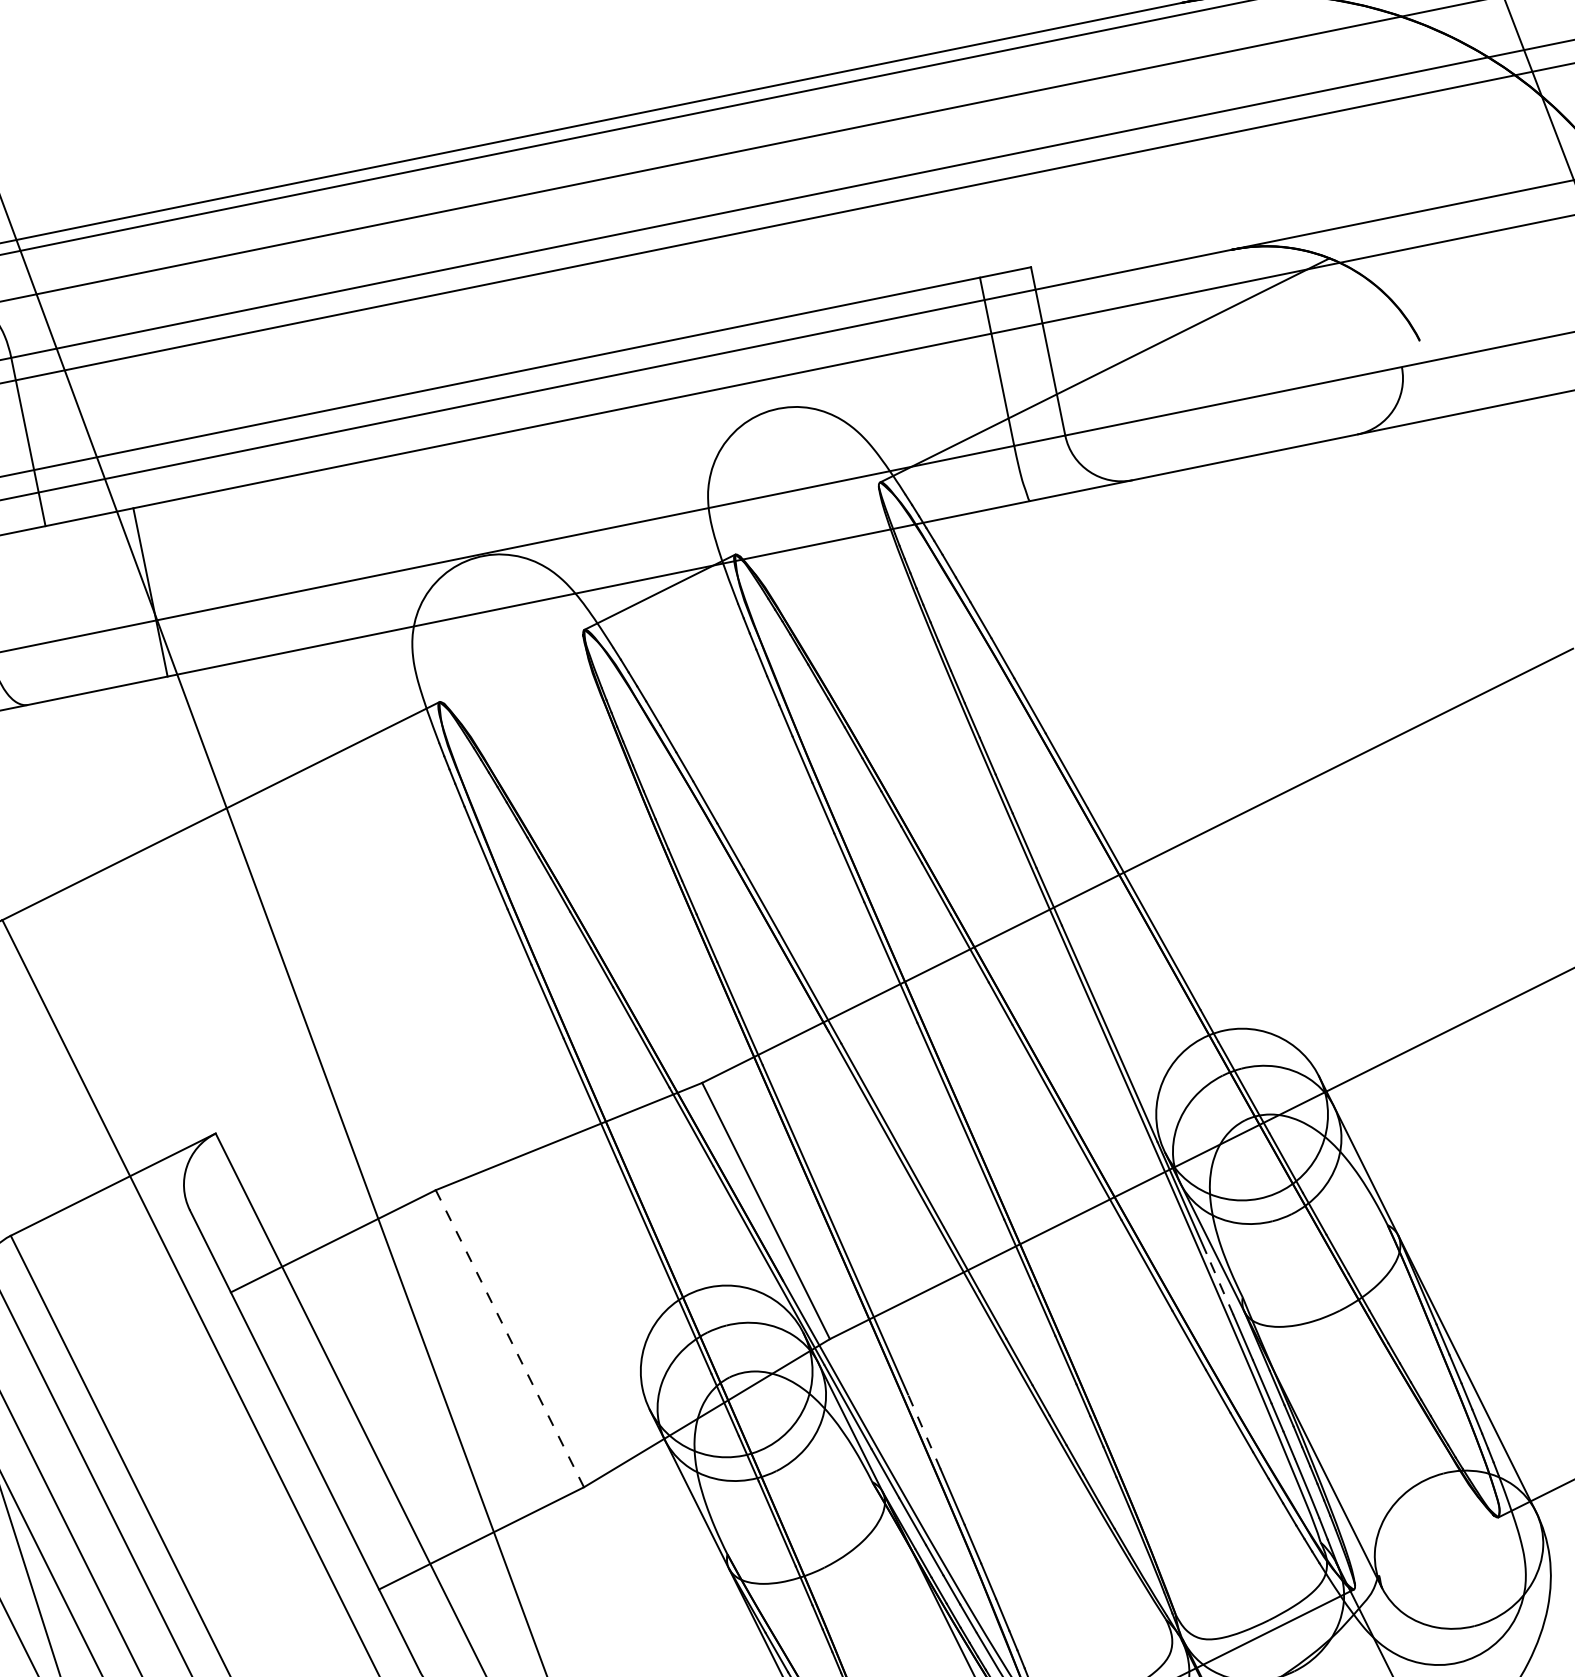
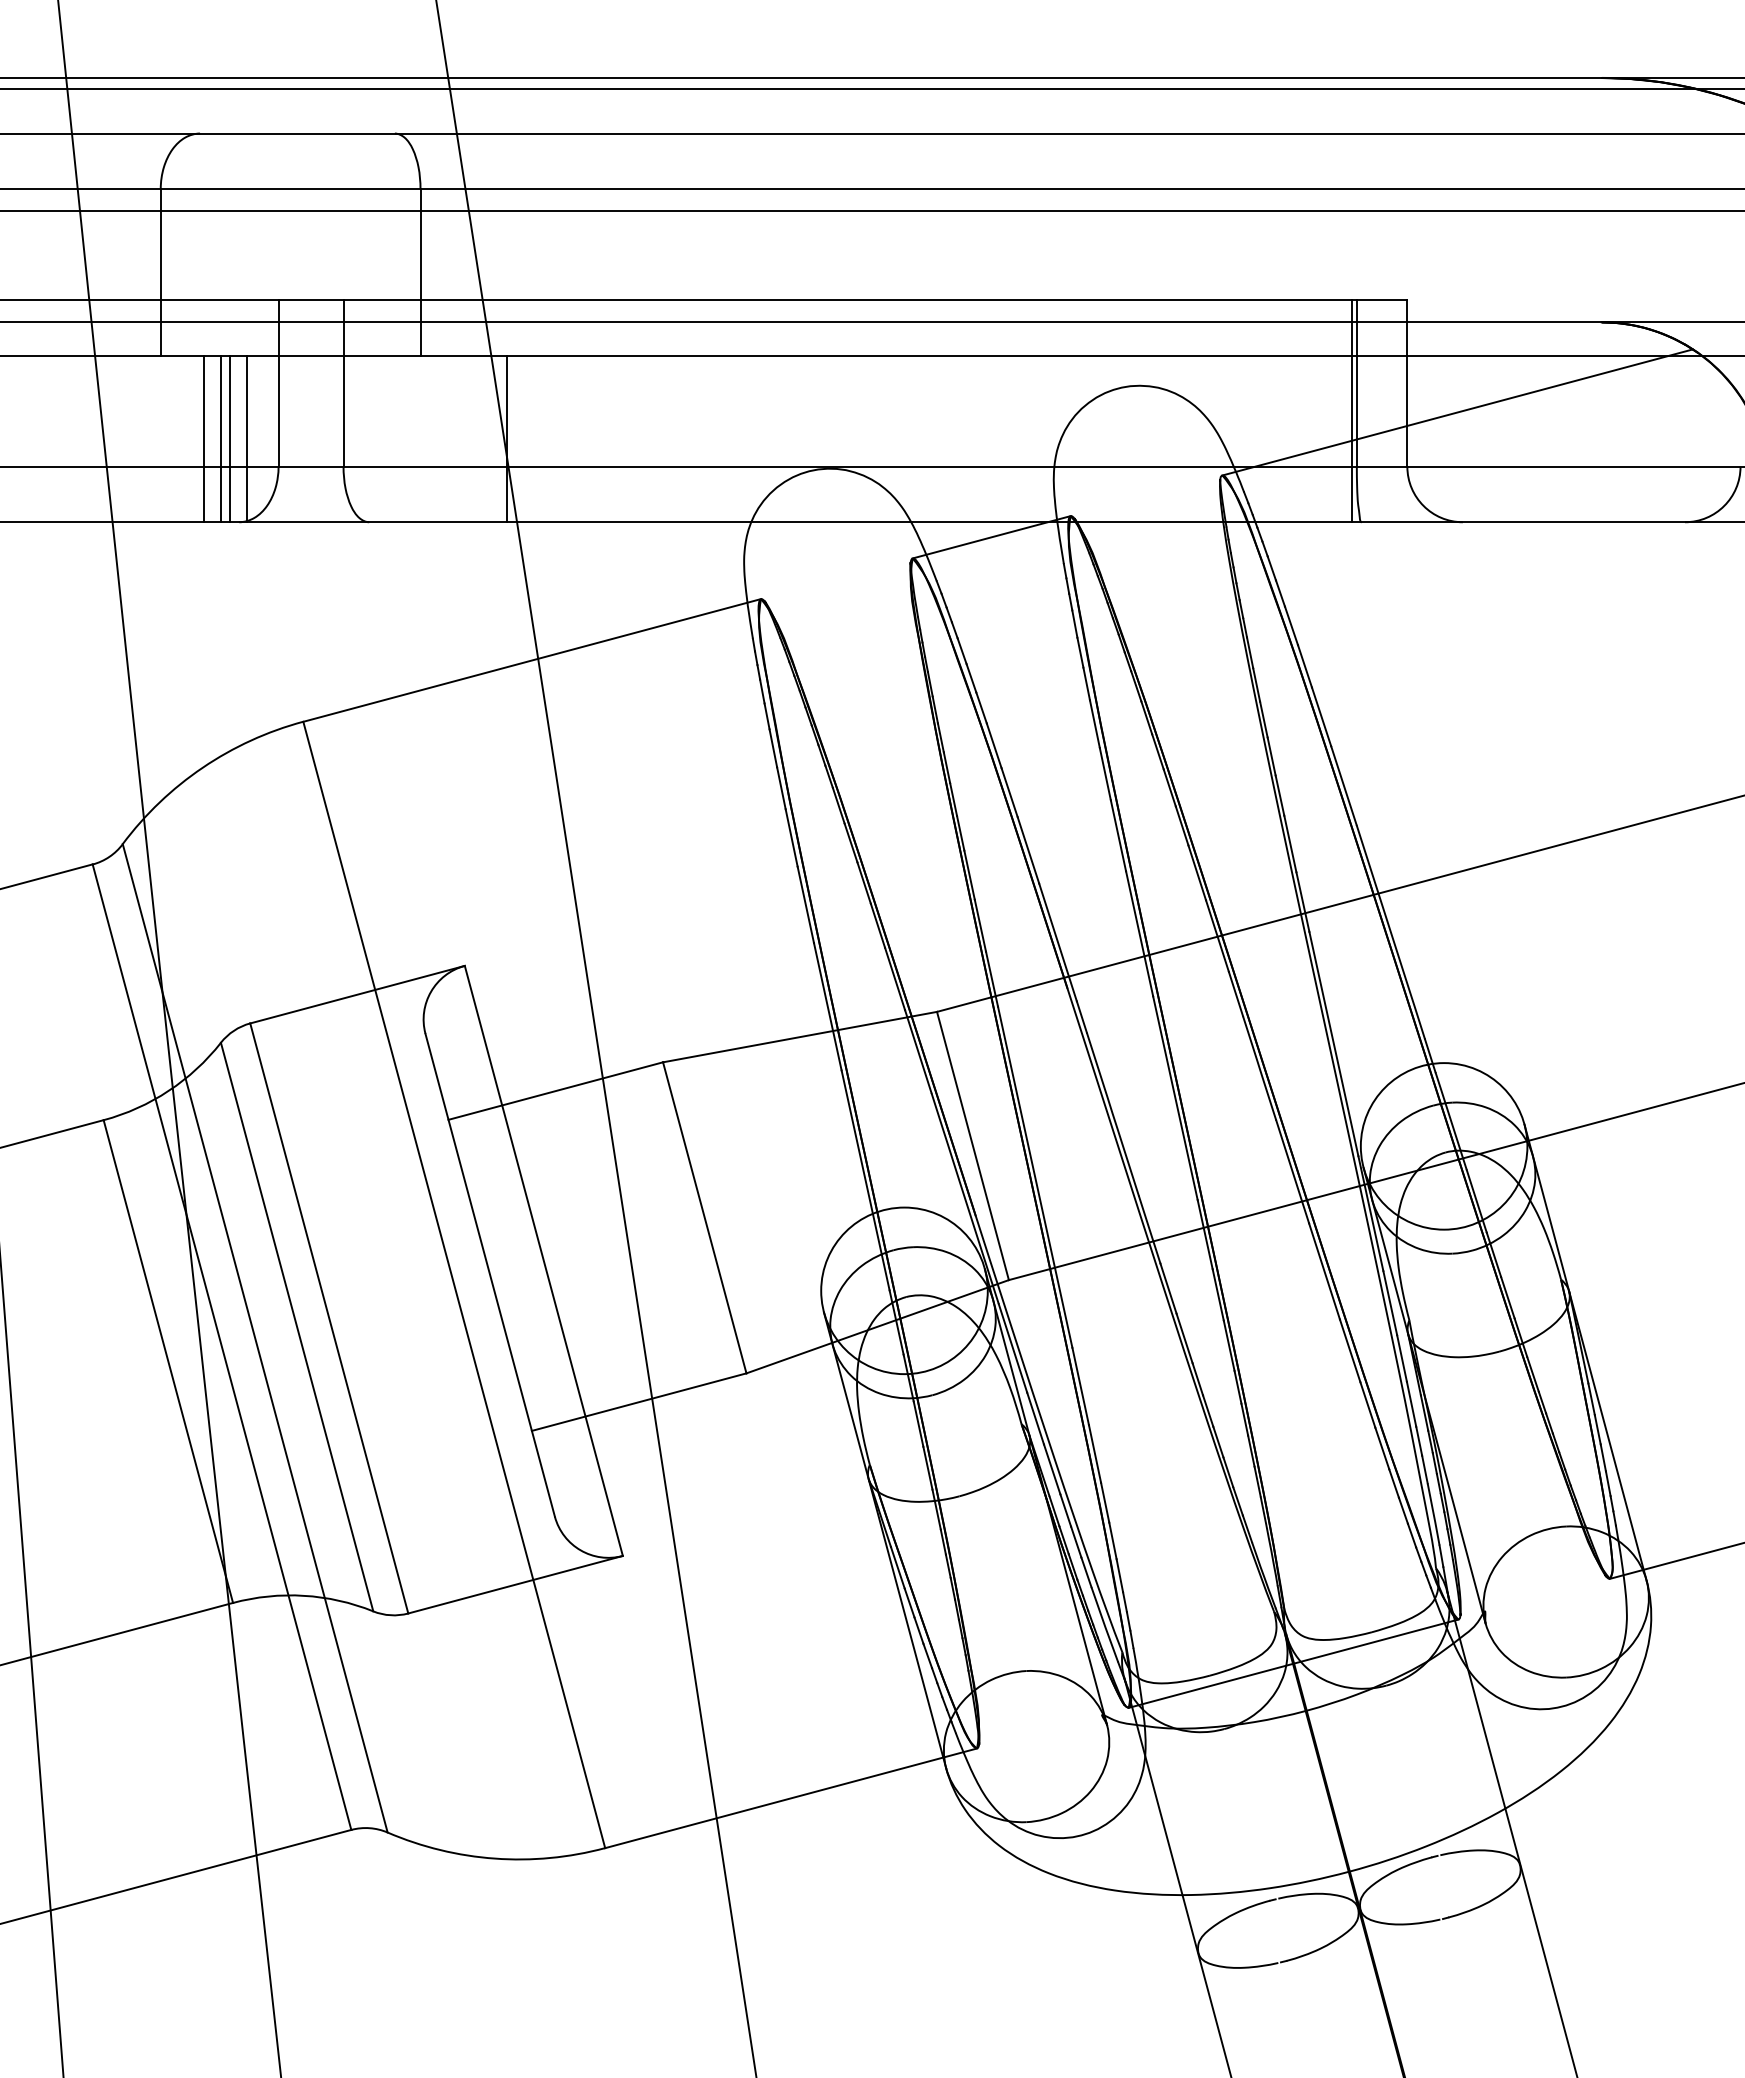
line: (997, 391) -> (1351, 411), added
line: (1220, 1284) -> (1390, 1303), dashed -> solid
line: (509, 1338) -> (704, 1217), dashed -> solid
line: (924, 1431) -> (1080, 1386), dashed -> solid

